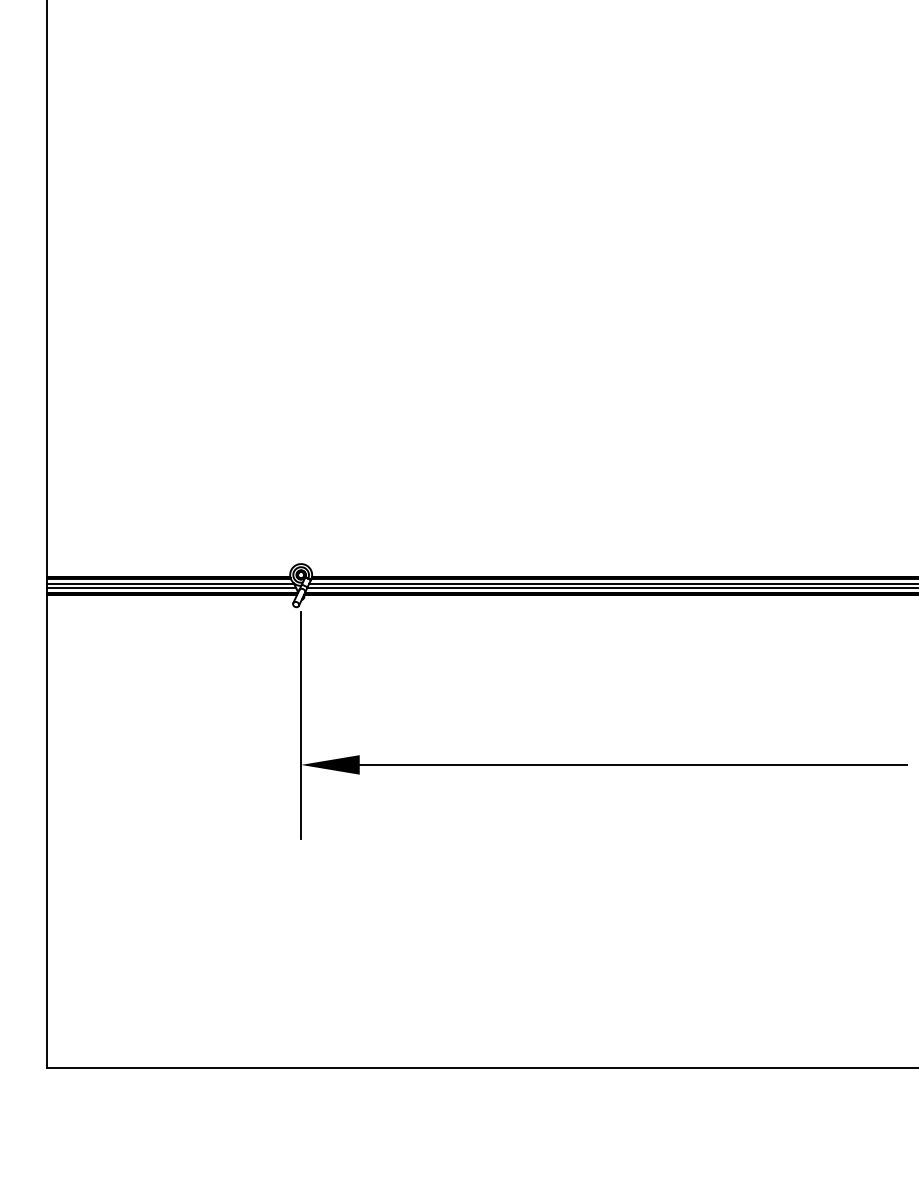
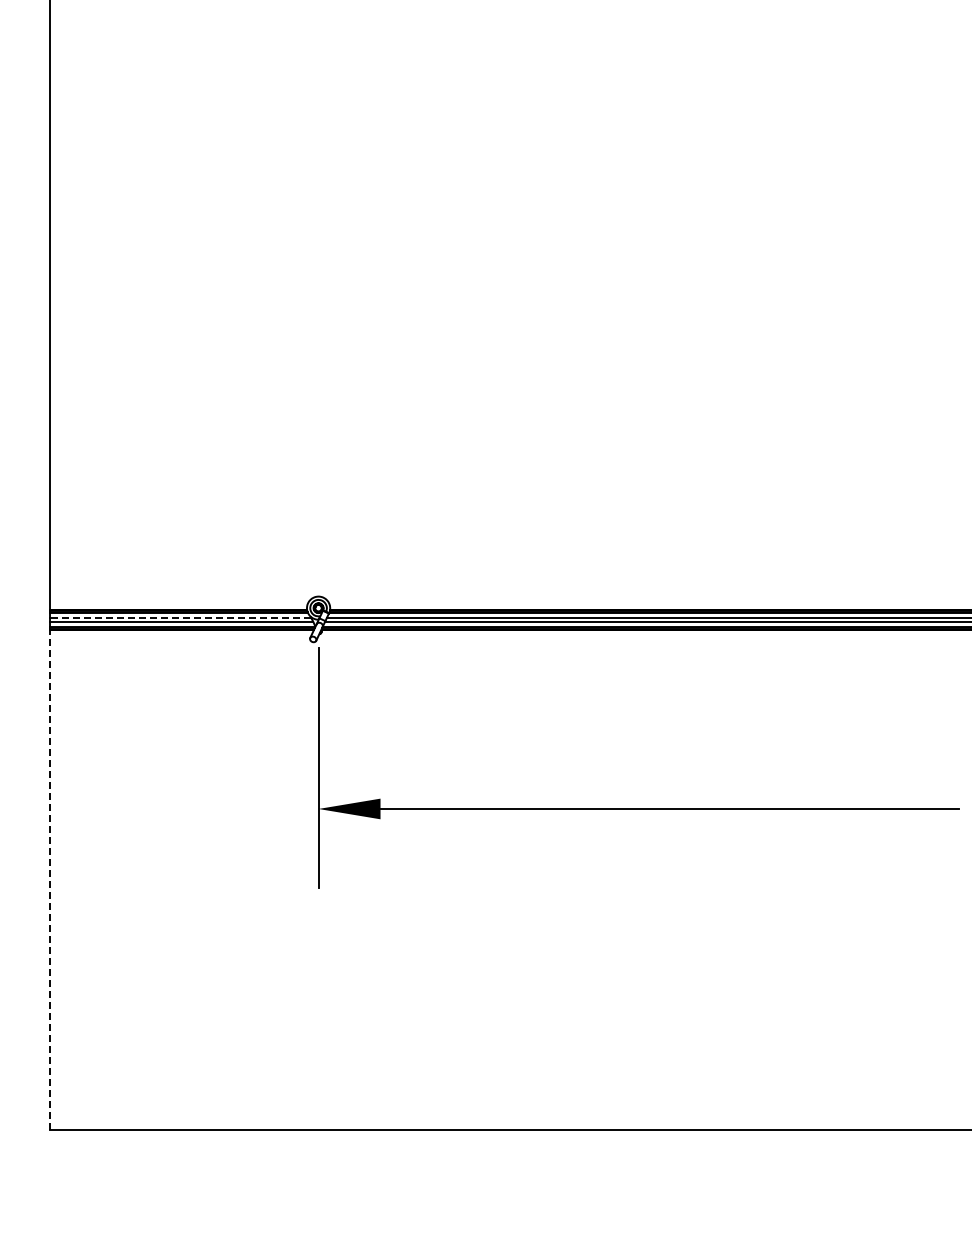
line: (170, 583) -> (180, 617), solid -> dashed
line: (47, 831) -> (50, 879), solid -> dashed

